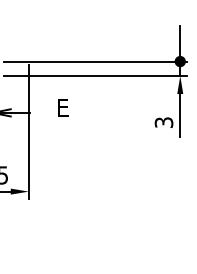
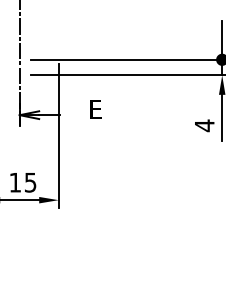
text: (163, 122) -> (204, 125), 3 -> 4

